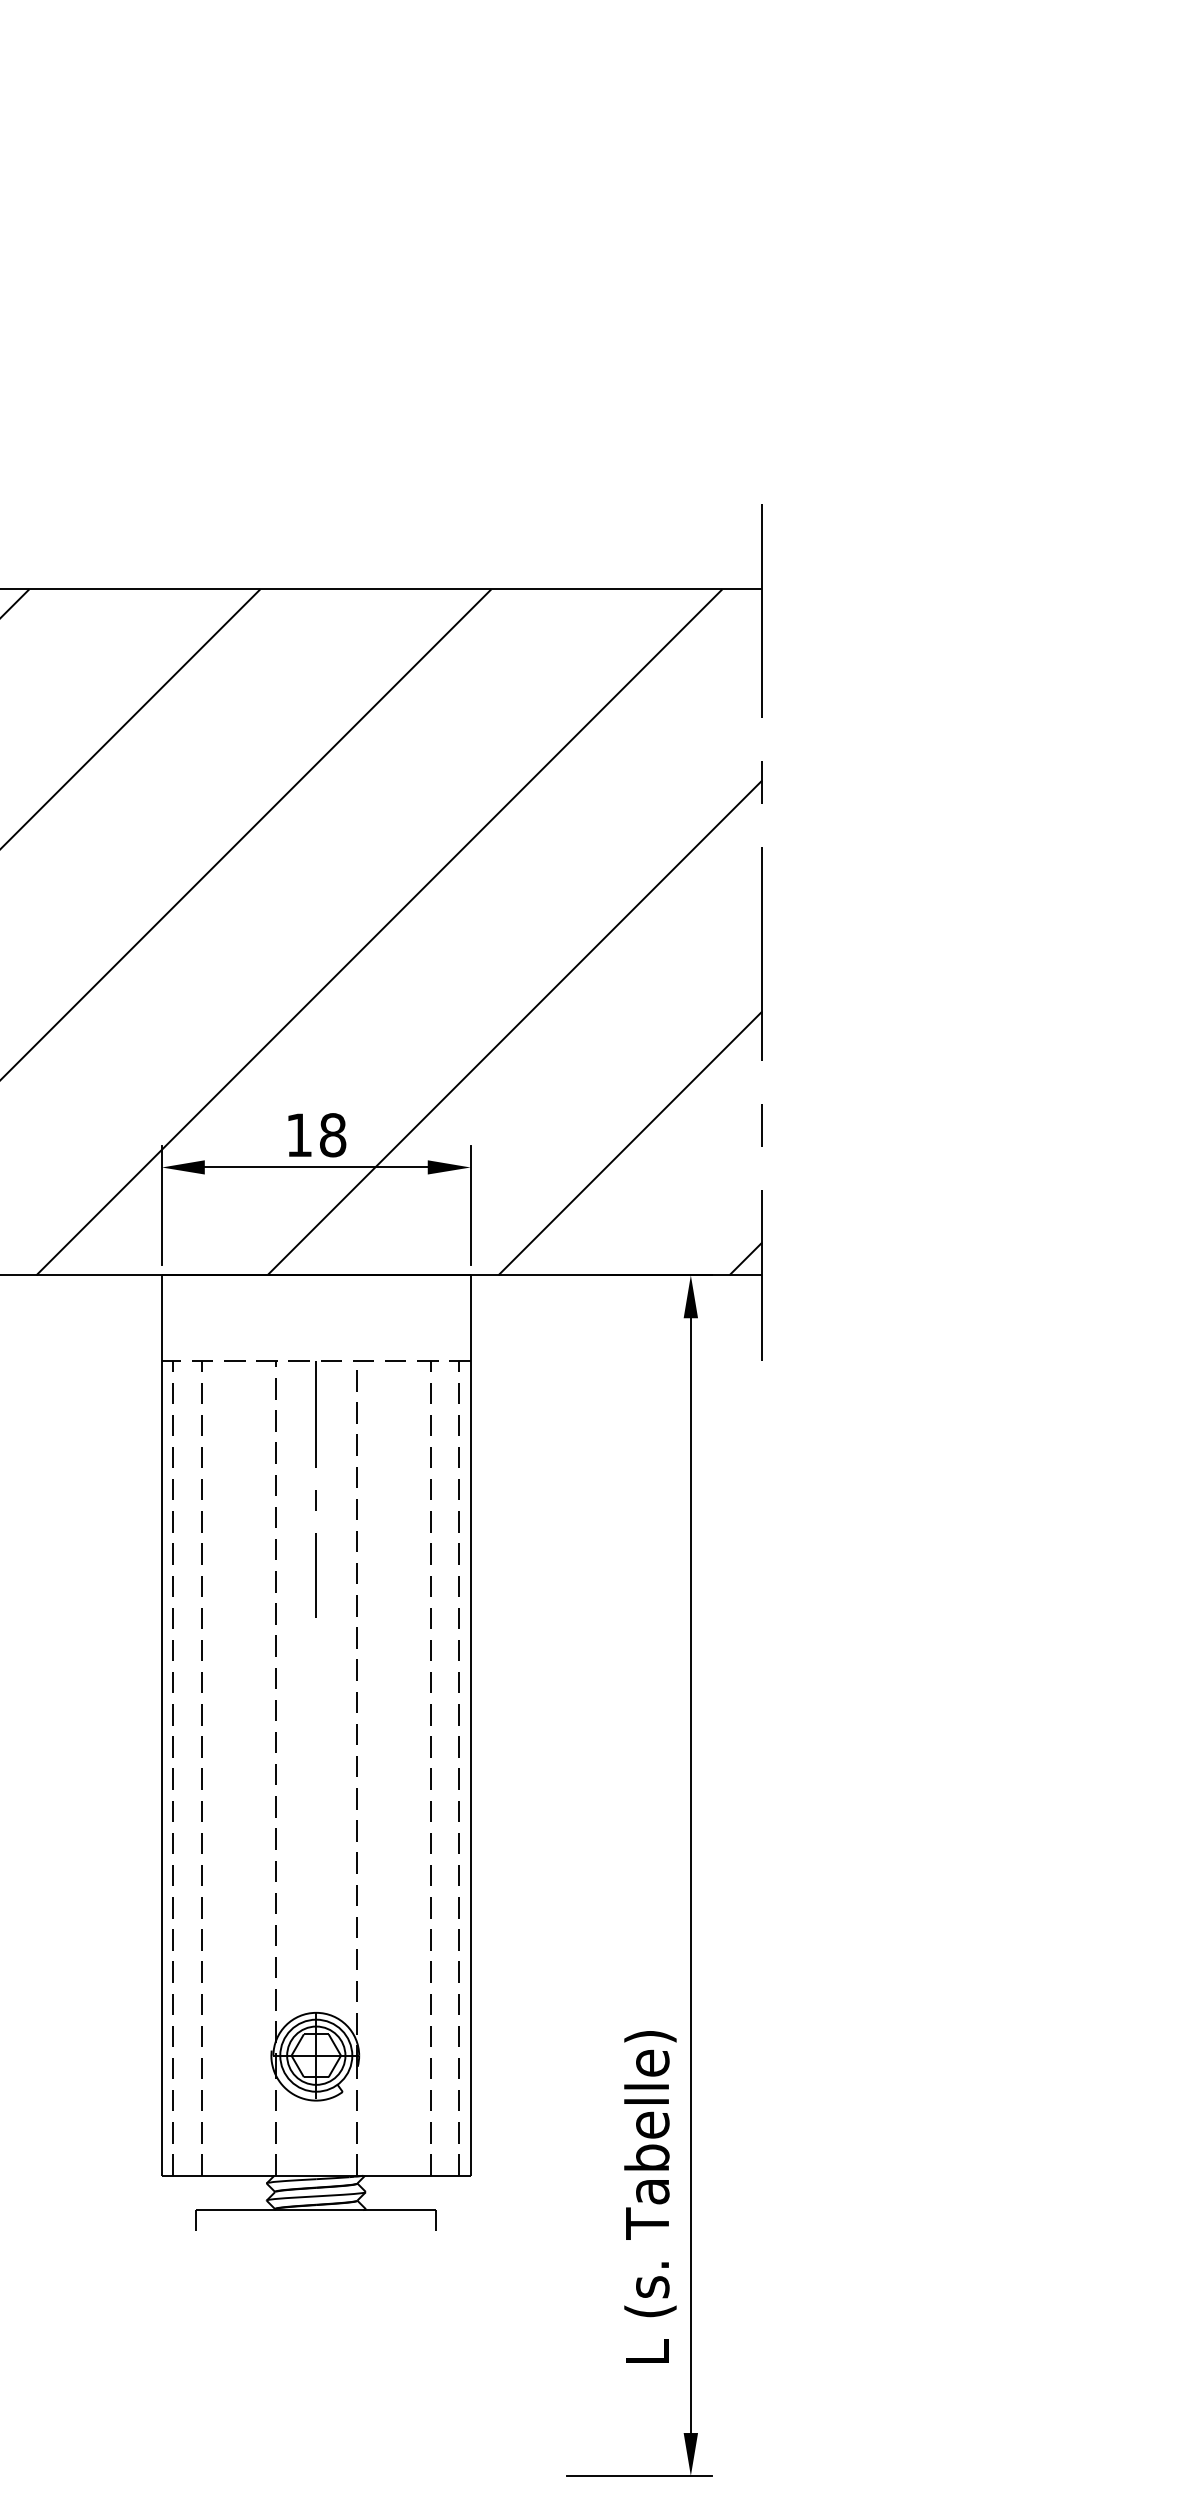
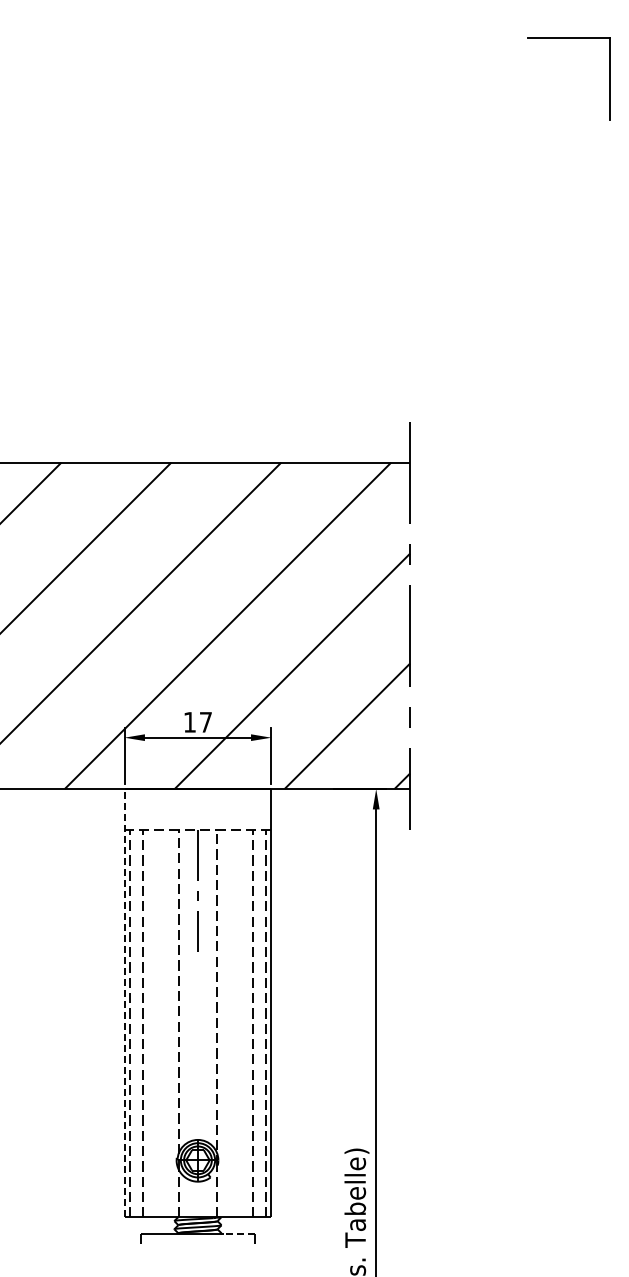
text: (332, 1133) -> (205, 721), 18 -> 17
line: (161, 1723) -> (124, 1002), solid -> dashed
line: (403, 2209) -> (239, 1233), solid -> dashed

